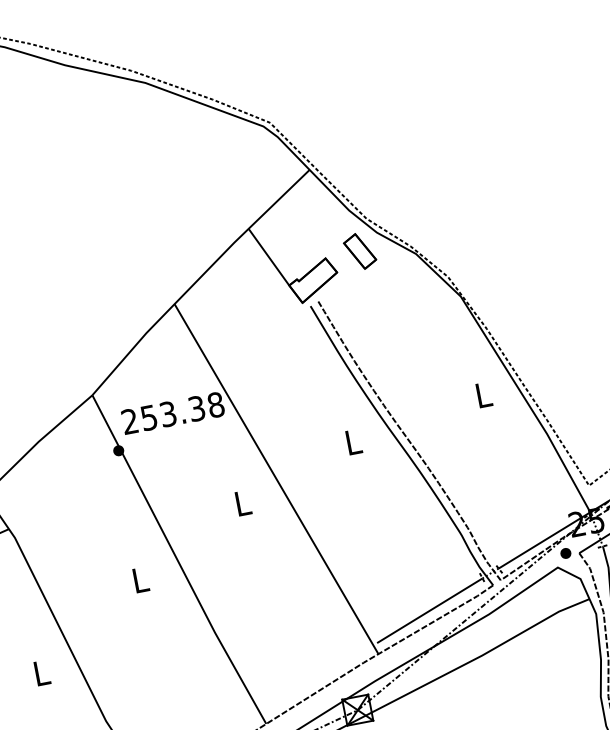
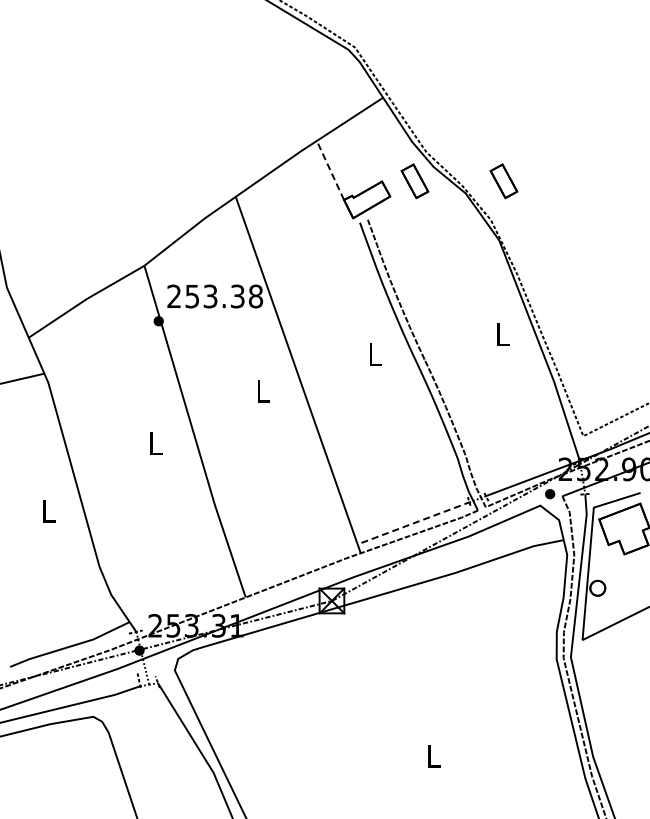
part: (453, 233) -> (503, 181), added
line: (268, 257) -> (330, 170), solid -> dashed
line: (429, 610) -> (415, 522), solid -> dashed

